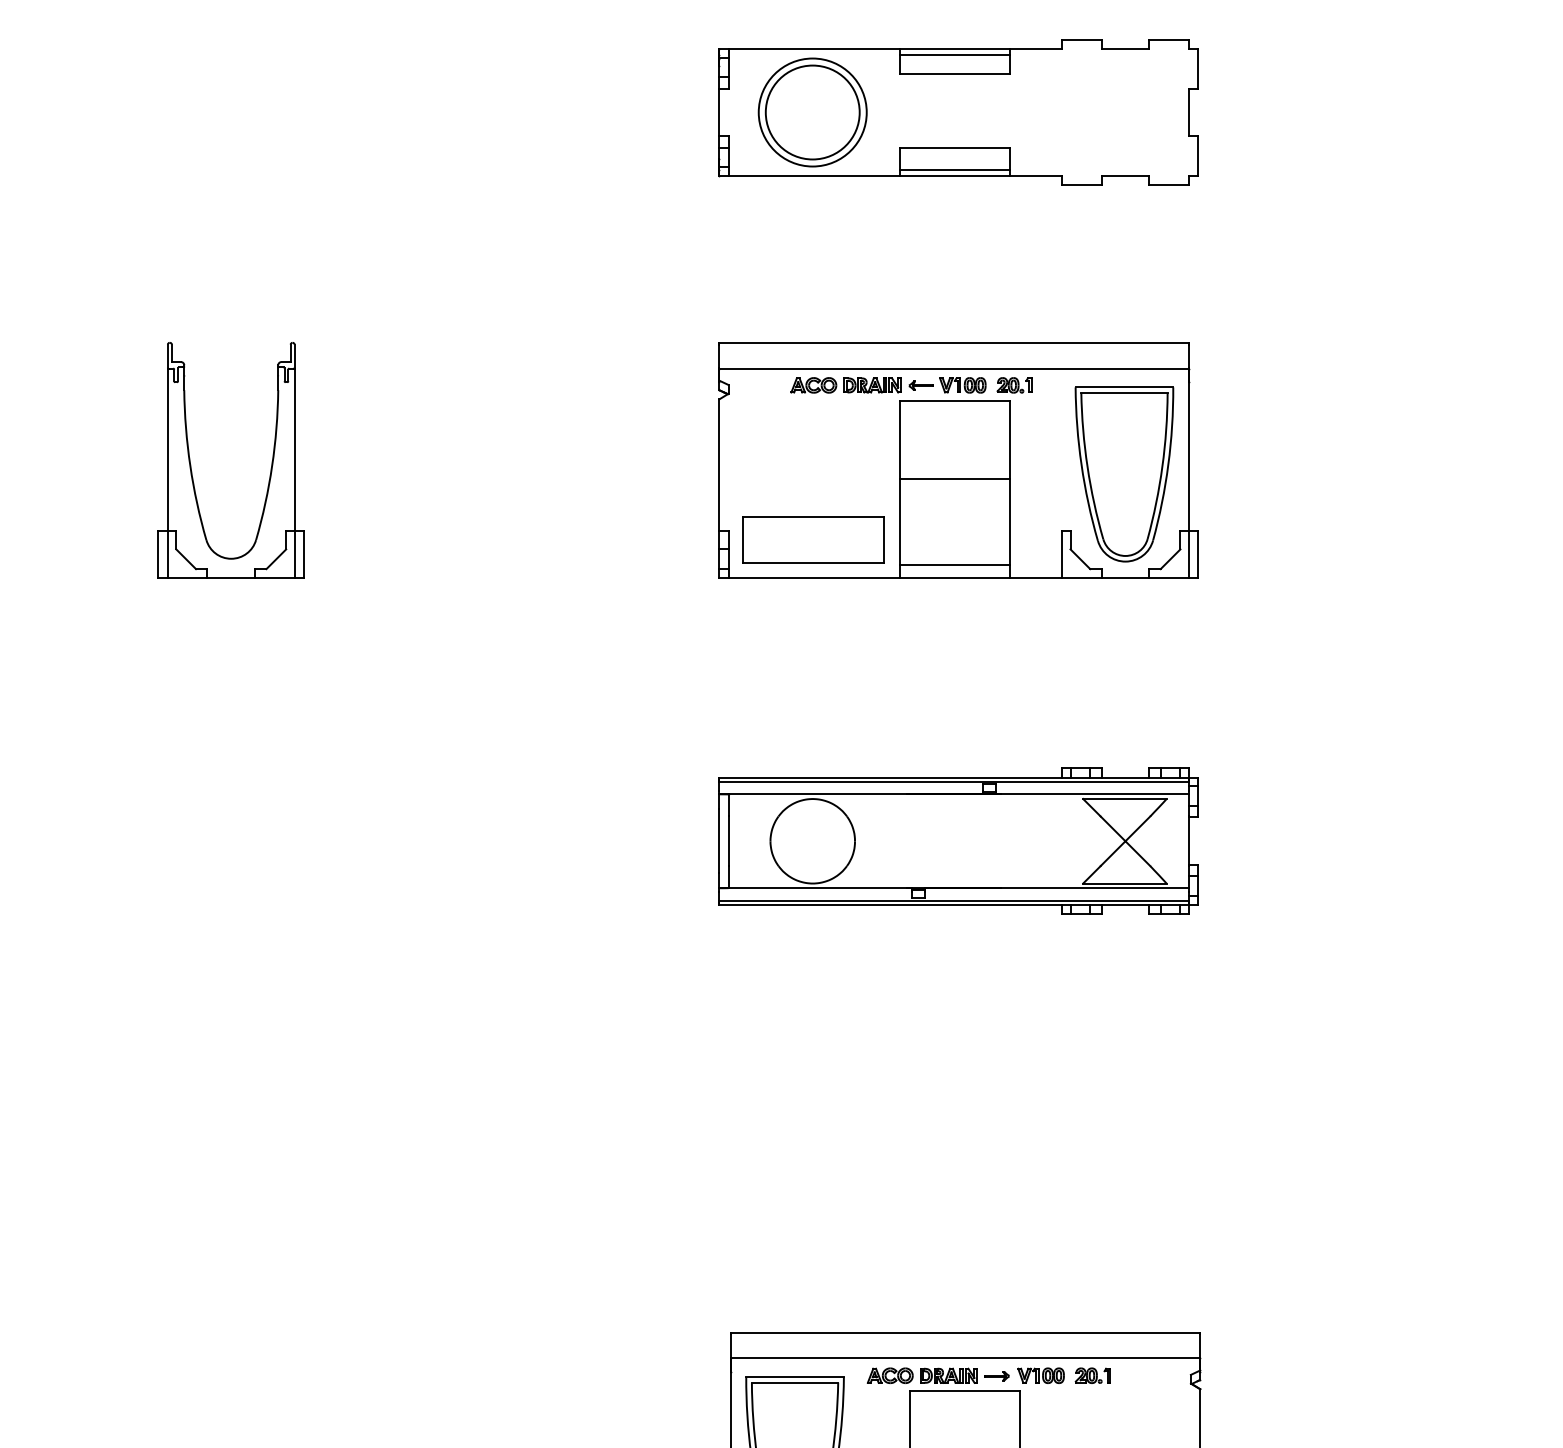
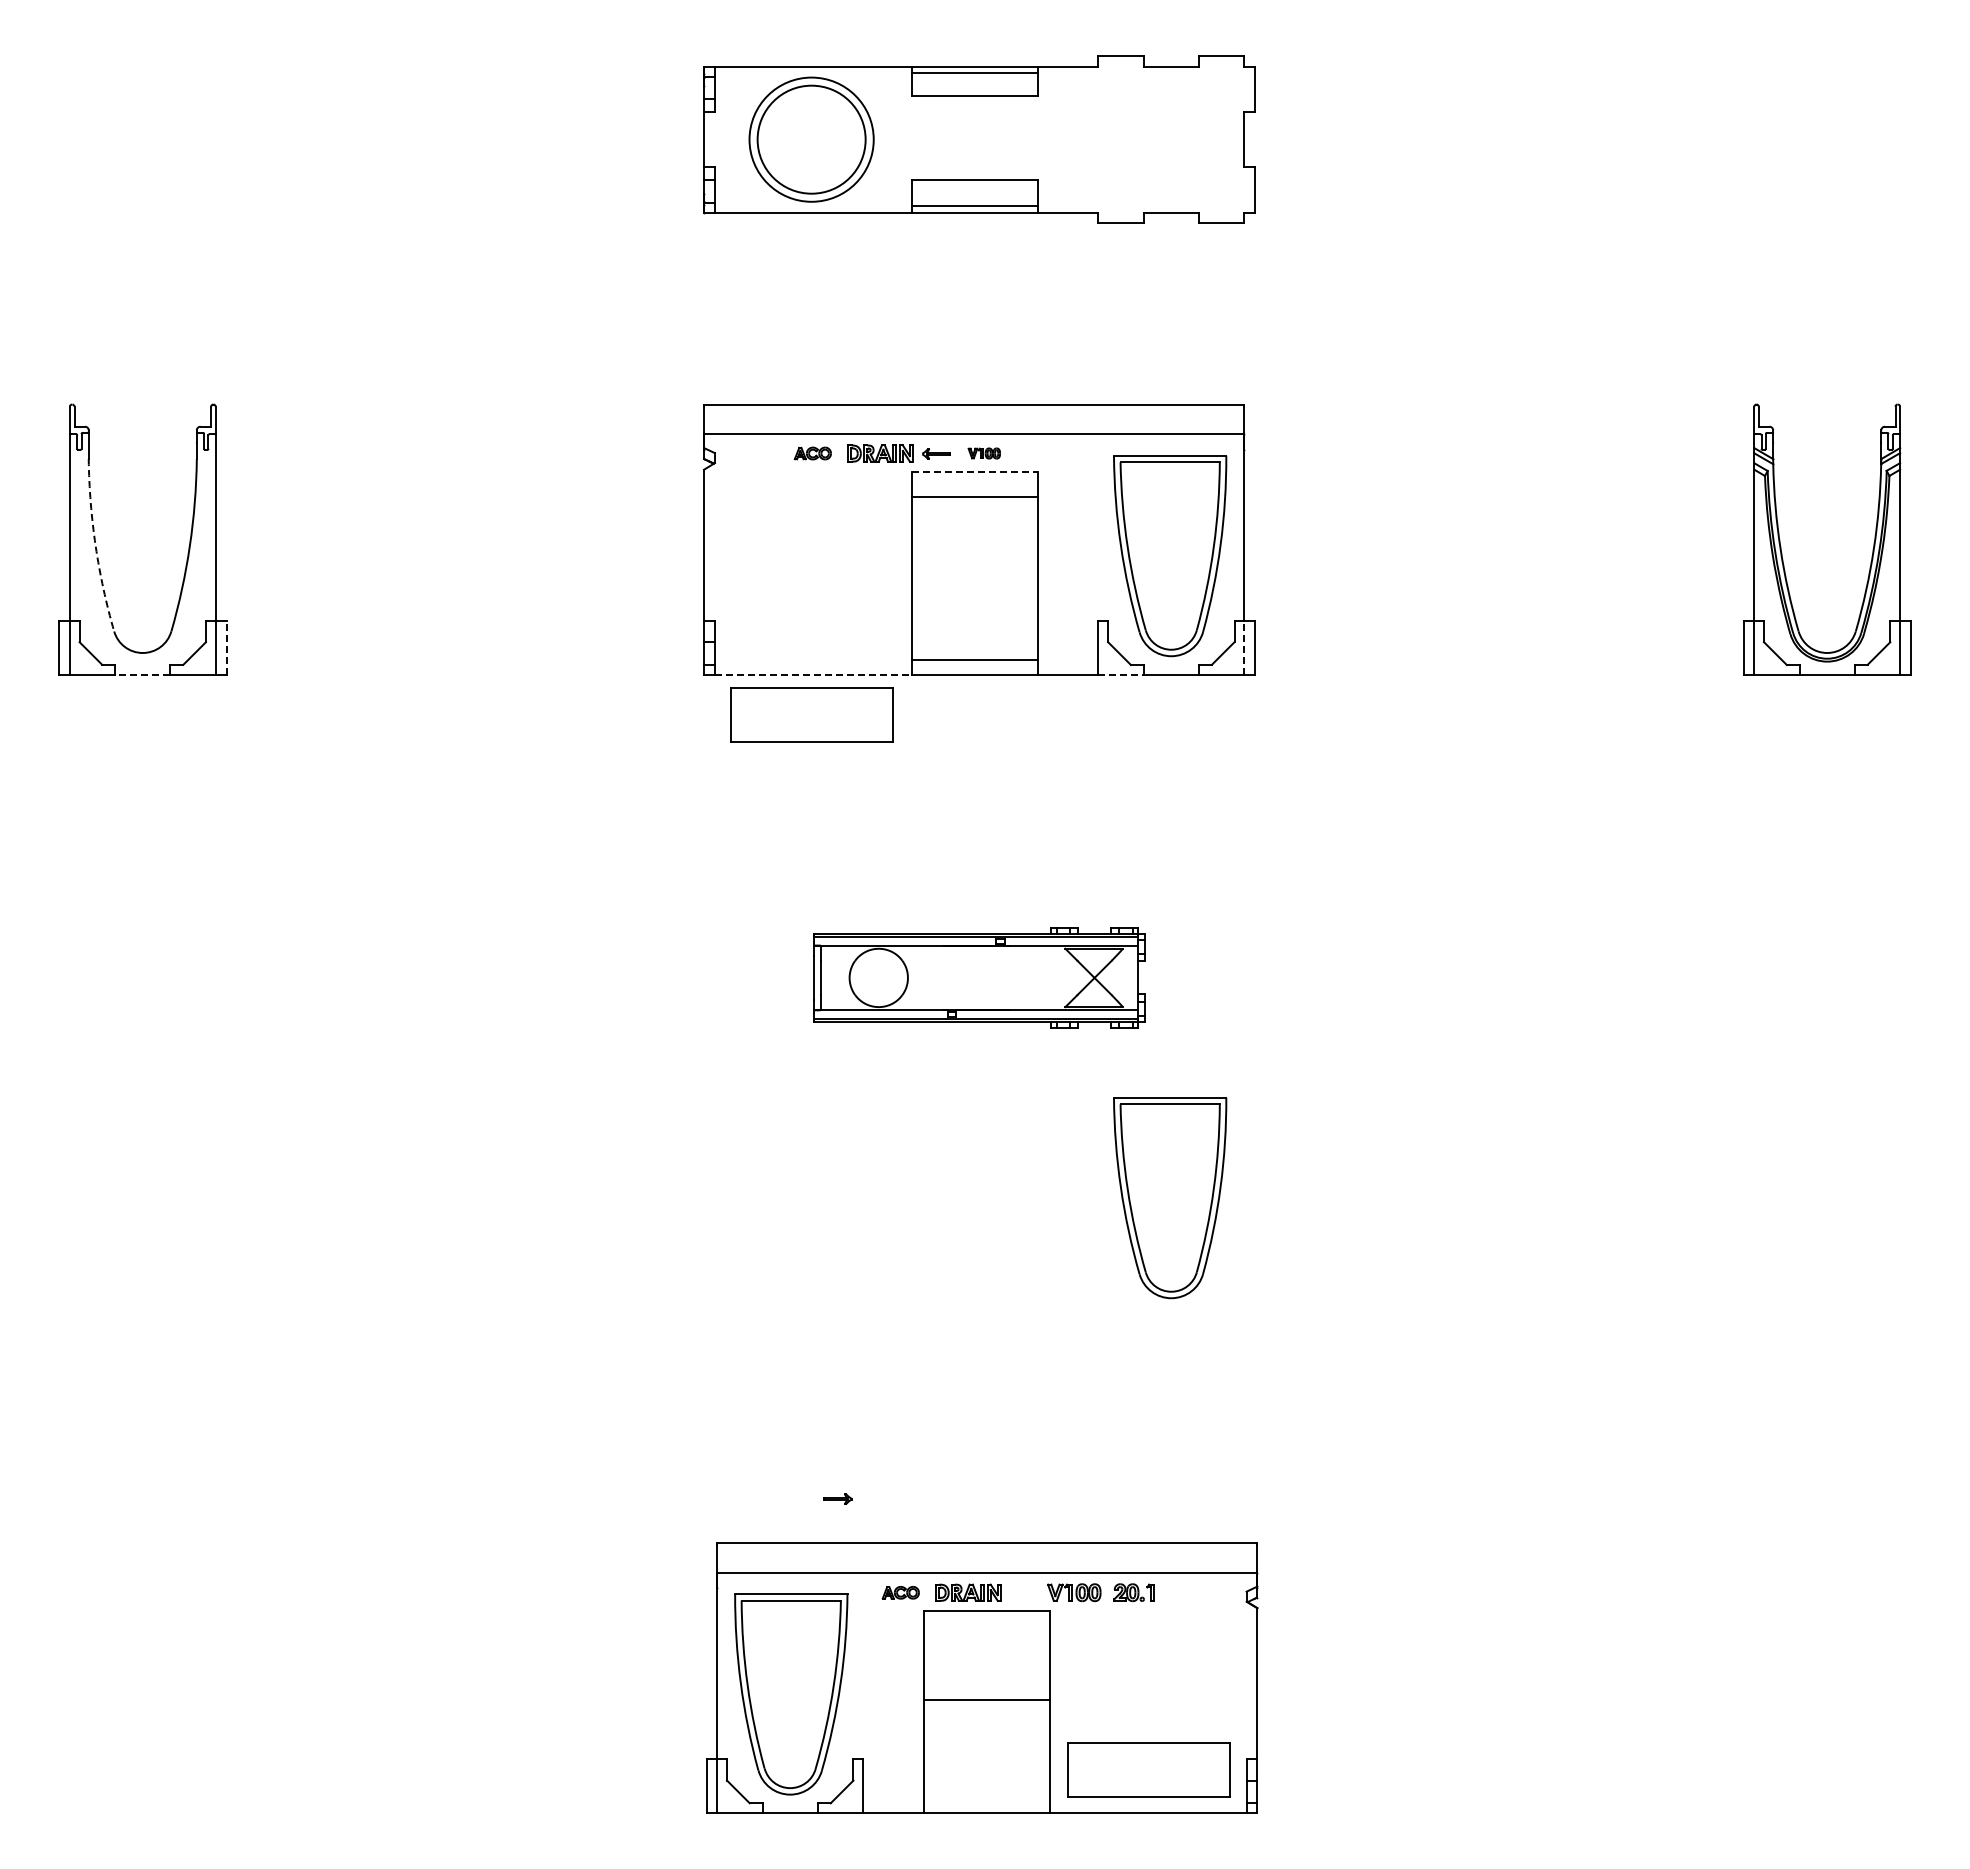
part: (813, 385) -> (812, 453), size x0.7
part: (963, 385) -> (984, 453), size x0.6
part: (1014, 385) -> (1043, 453), removed
line: (955, 401) -> (975, 472), solid -> dashed
arc: (190, 466) -> (95, 546), solid -> dashed
line: (954, 479) -> (974, 497), moved
part: (812, 539) -> (811, 714), moved
line: (304, 554) -> (226, 647), solid -> dashed
line: (1189, 554) -> (1244, 647), solid -> dashed
line: (231, 577) -> (142, 674), solid -> dashed
line: (814, 577) -> (813, 674), solid -> dashed
line: (1082, 577) -> (1121, 674), solid -> dashed
part: (958, 840) -> (979, 977), size x0.6
part: (1124, 1033) -> (1170, 1198), added
part: (890, 1375) -> (900, 1592), size x0.7
part: (996, 1375) -> (837, 1498), moved

